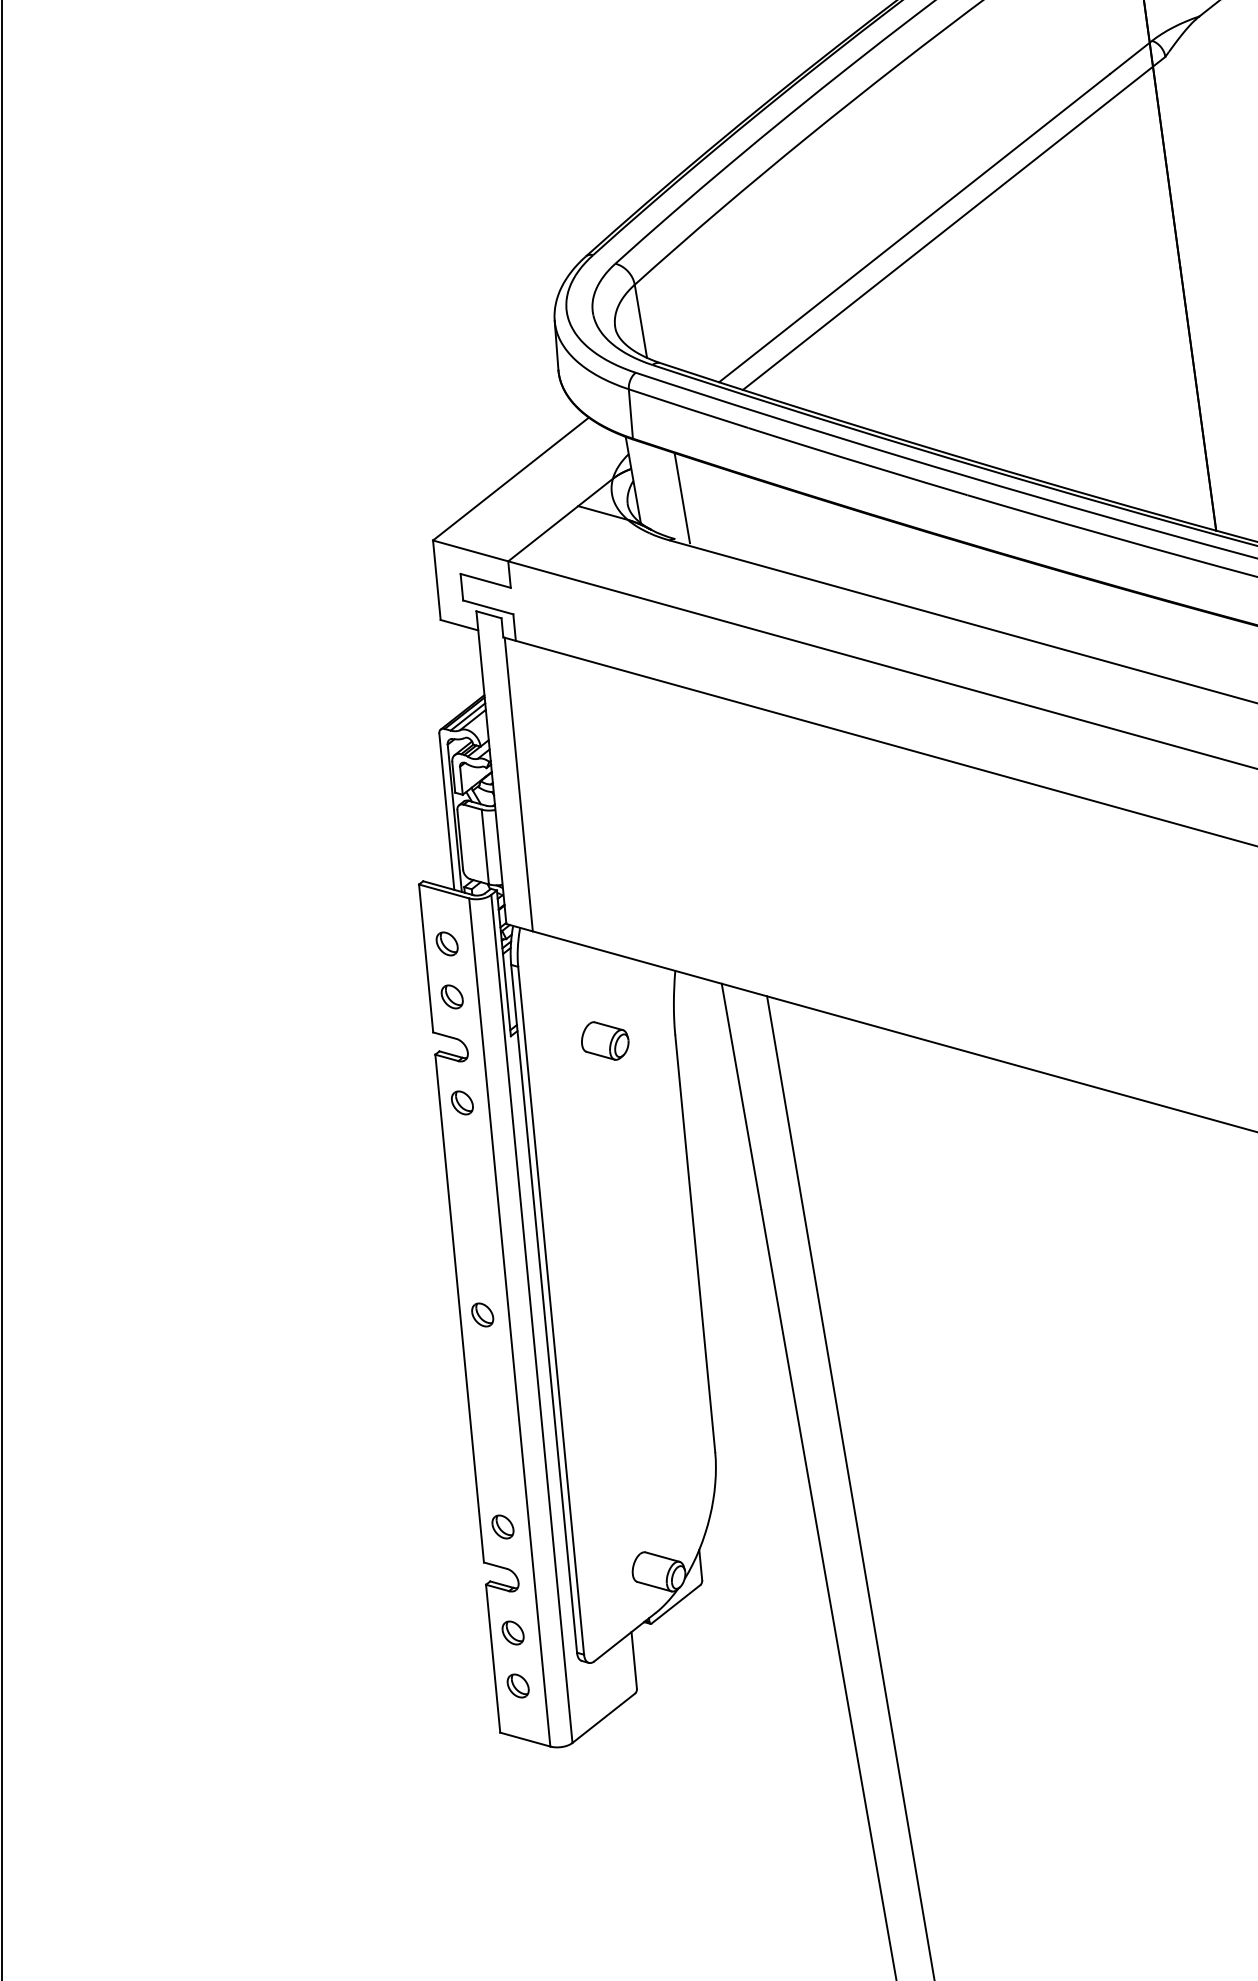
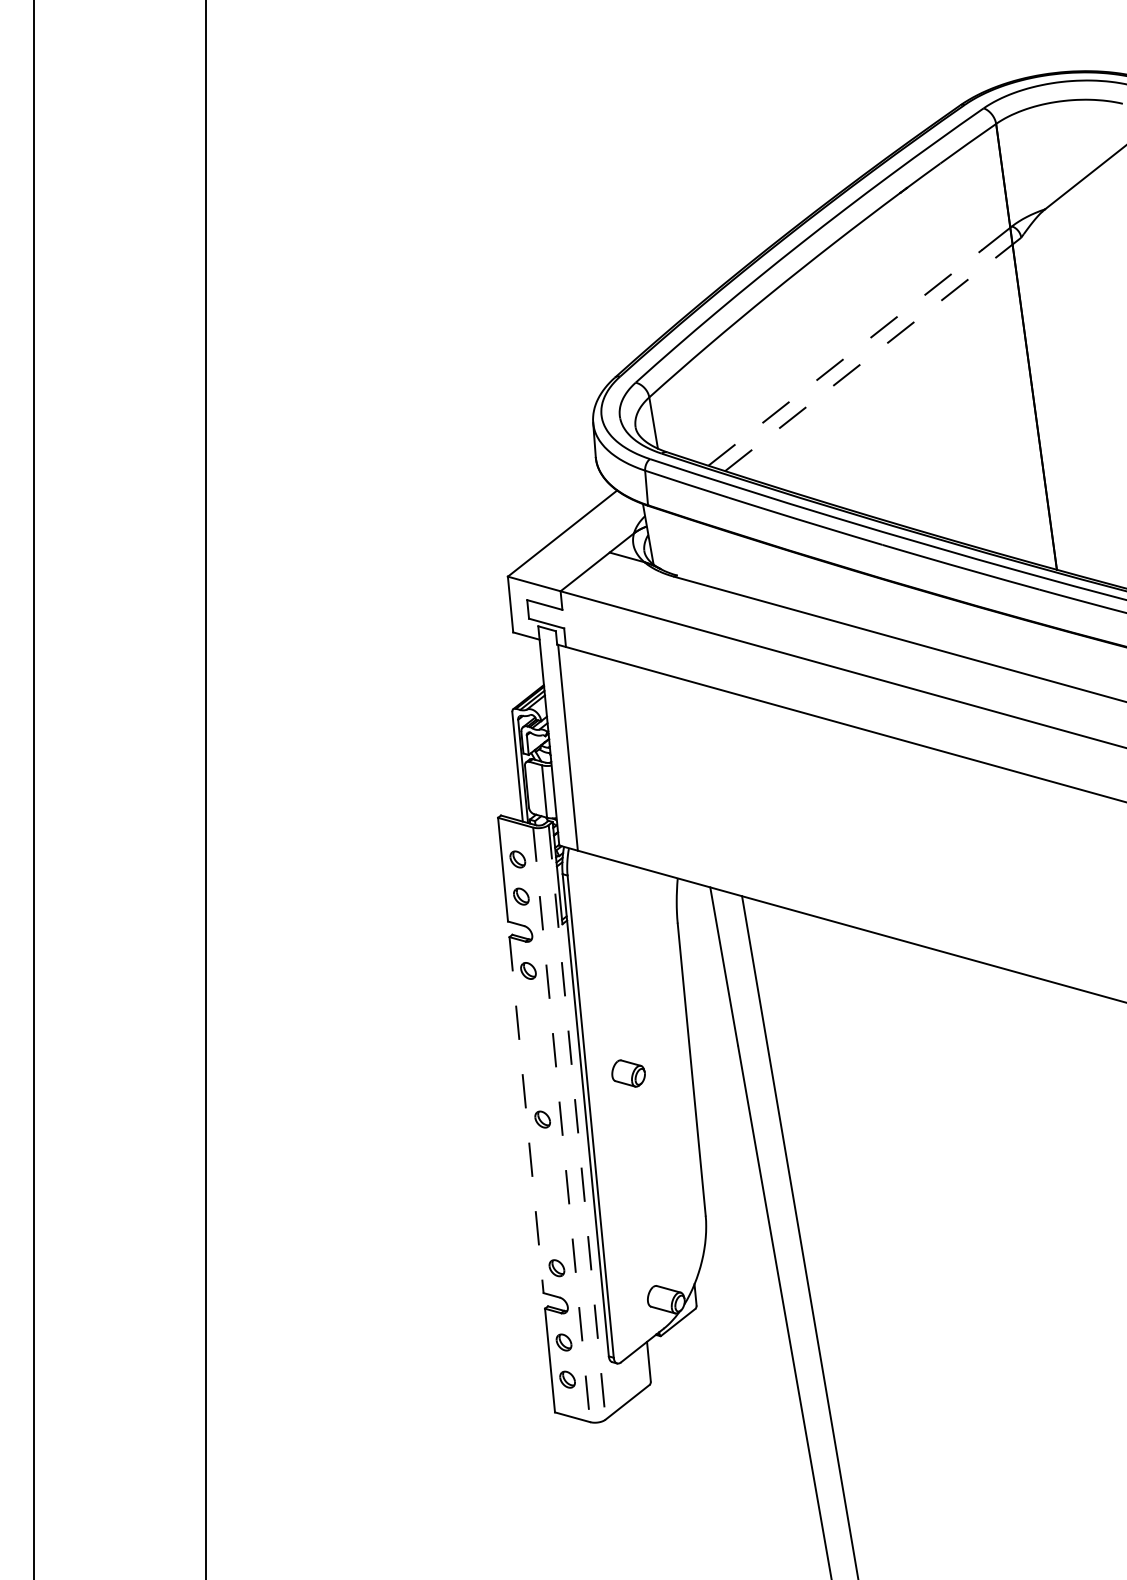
line: (954, 223) -> (873, 354), solid -> dashed
line: (914, 227) -> (845, 357), solid -> dashed
line: (682, 497) -> (682, 546), removed
part: (605, 1040) -> (628, 1073), moved
line: (459, 1309) -> (526, 1115), solid -> dashed
line: (532, 1319) -> (577, 1122), solid -> dashed
line: (509, 1321) -> (561, 1124), solid -> dashed

